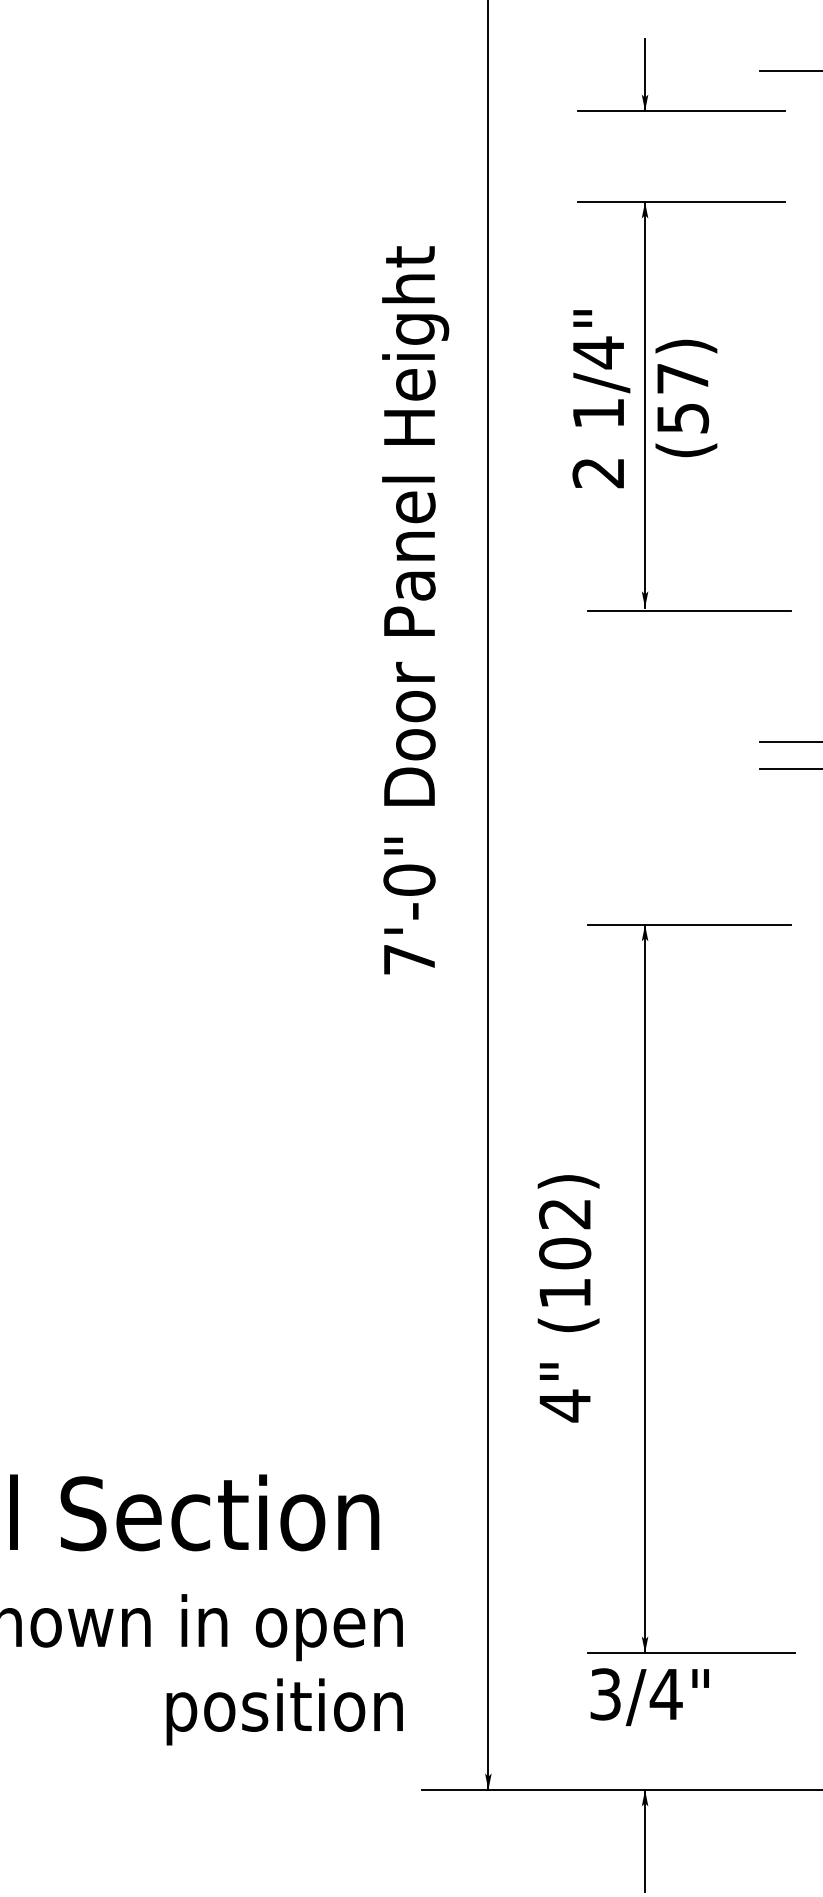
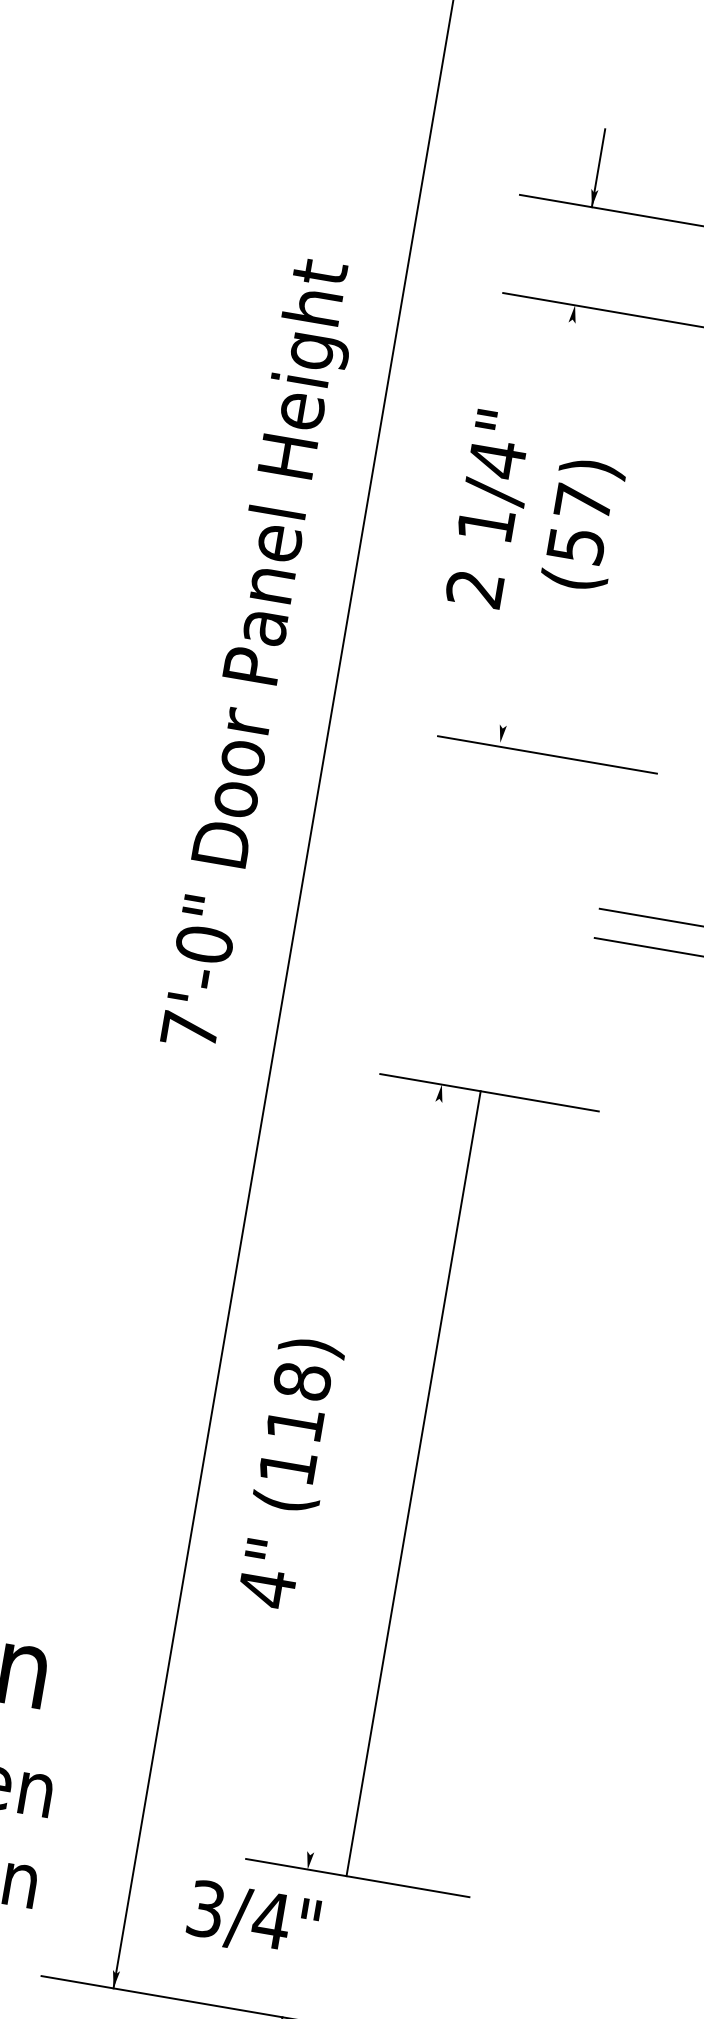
line: (645, 404) -> (538, 523), removed
text: (415, 610) -> (260, 654), moved
text: (565, 1233) -> (299, 1402), (102) -> (118)
line: (645, 1288) -> (414, 1483), moved
text: (649, 1697) -> (252, 1920), moved

